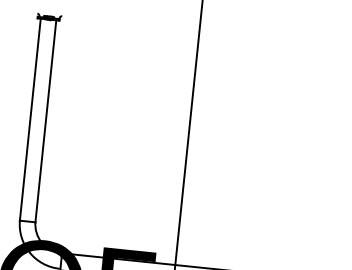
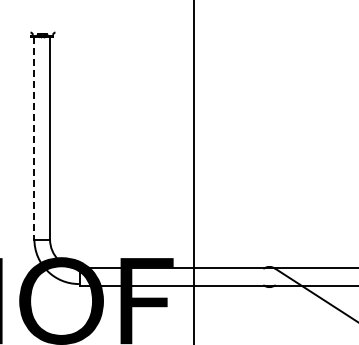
line: (30, 119) -> (34, 138), solid -> dashed

